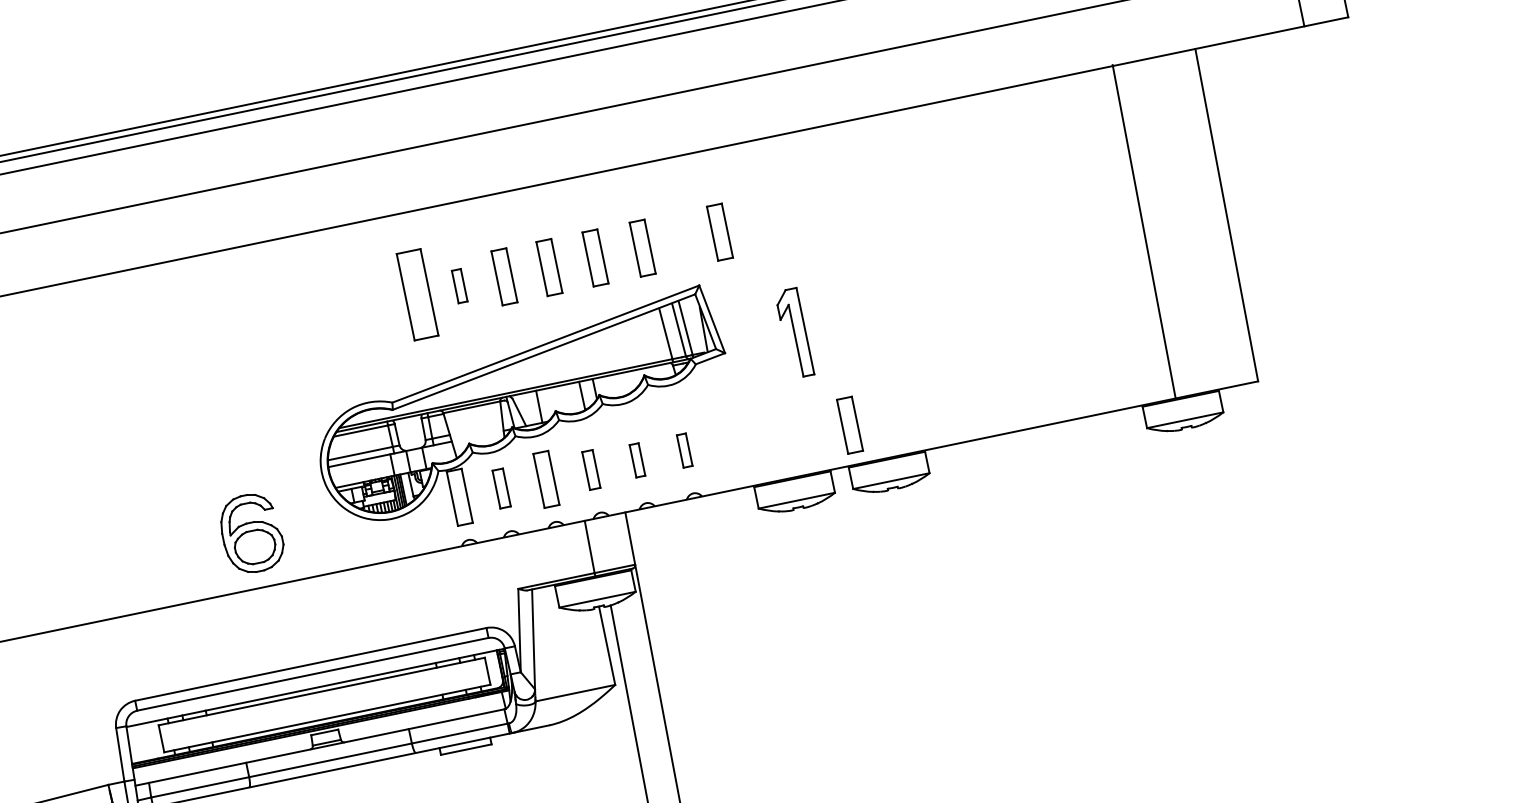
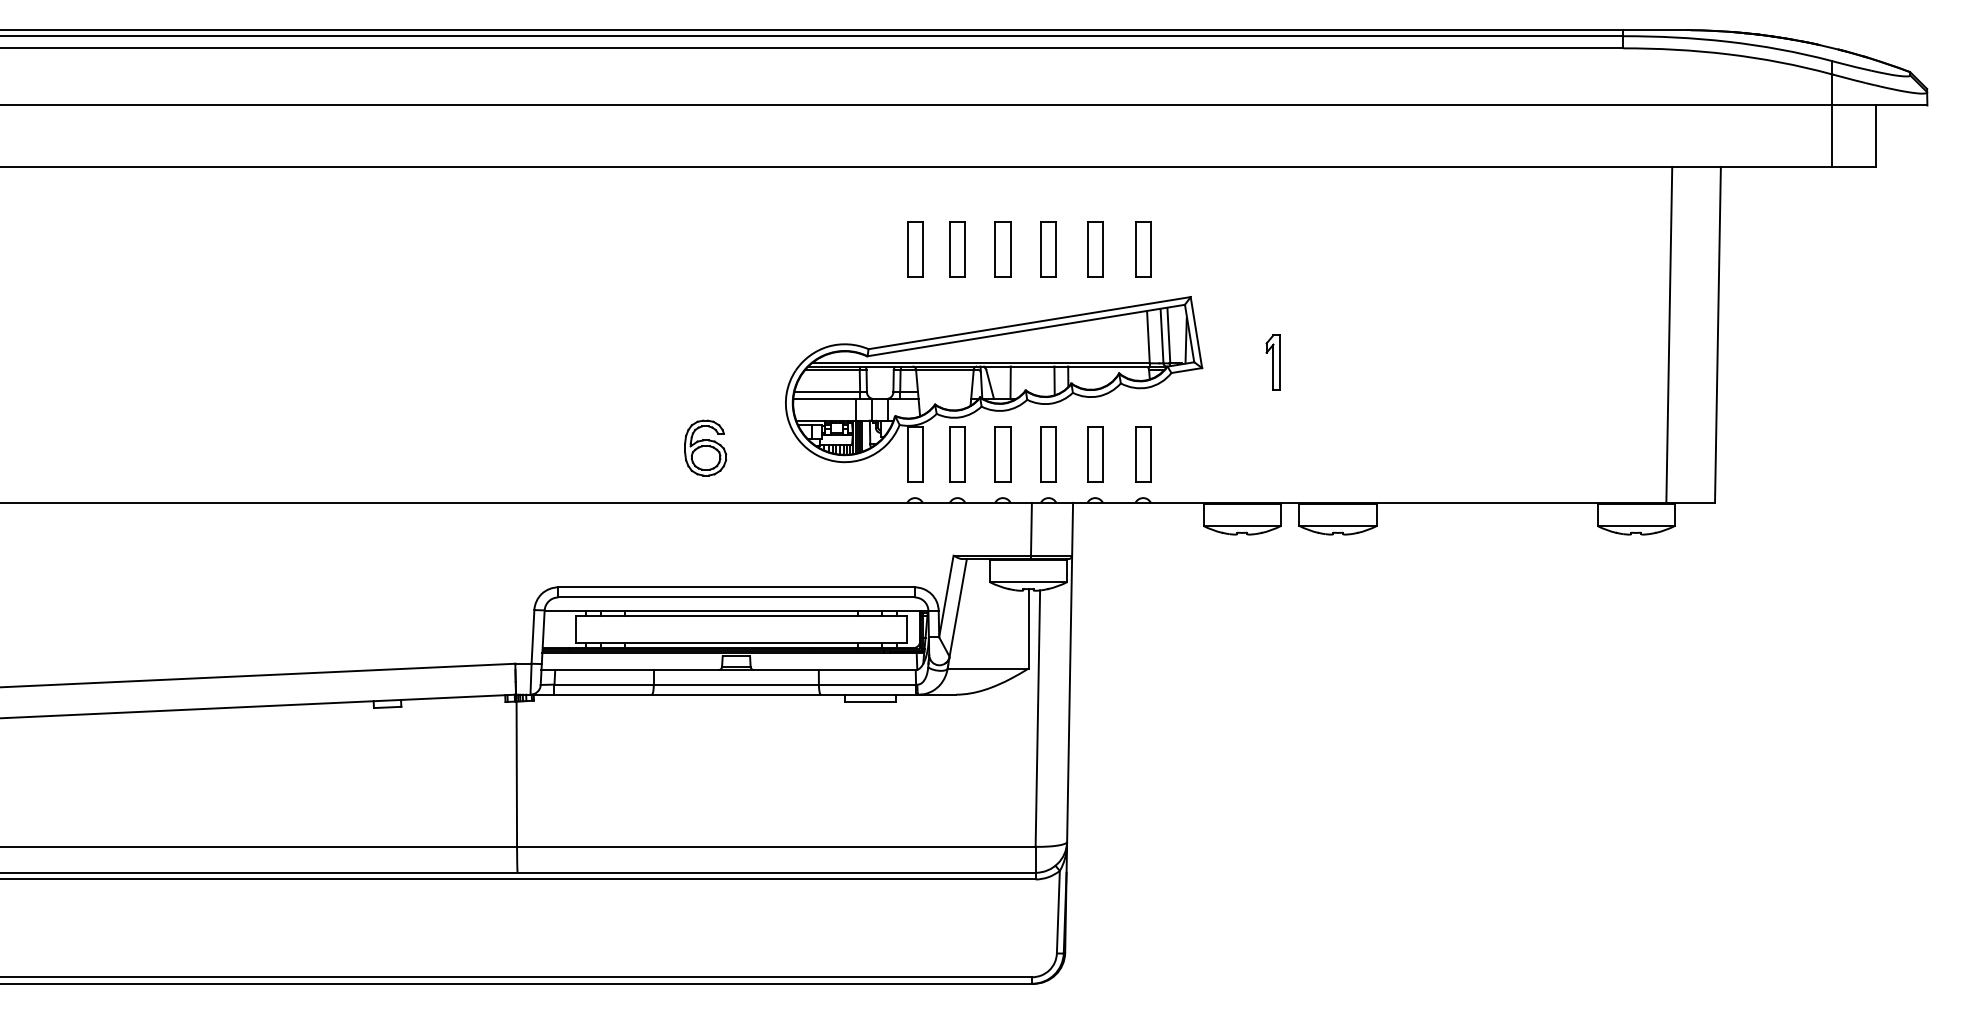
line: (1144, 230) -> (1669, 334), moved
part: (719, 232) -> (1221, 249), removed
part: (459, 286) -> (957, 249), size x1.67
part: (418, 294) -> (915, 249), size x0.62
part: (793, 333) -> (1272, 362), size x0.62
part: (850, 425) -> (1309, 463), removed
part: (684, 450) -> (1143, 454), size x1.67
part: (637, 460) -> (1095, 454), size x1.67
part: (591, 469) -> (1048, 454), size x1.43
part: (501, 488) -> (957, 454), size x1.43
part: (251, 532) -> (705, 447), size x0.71

